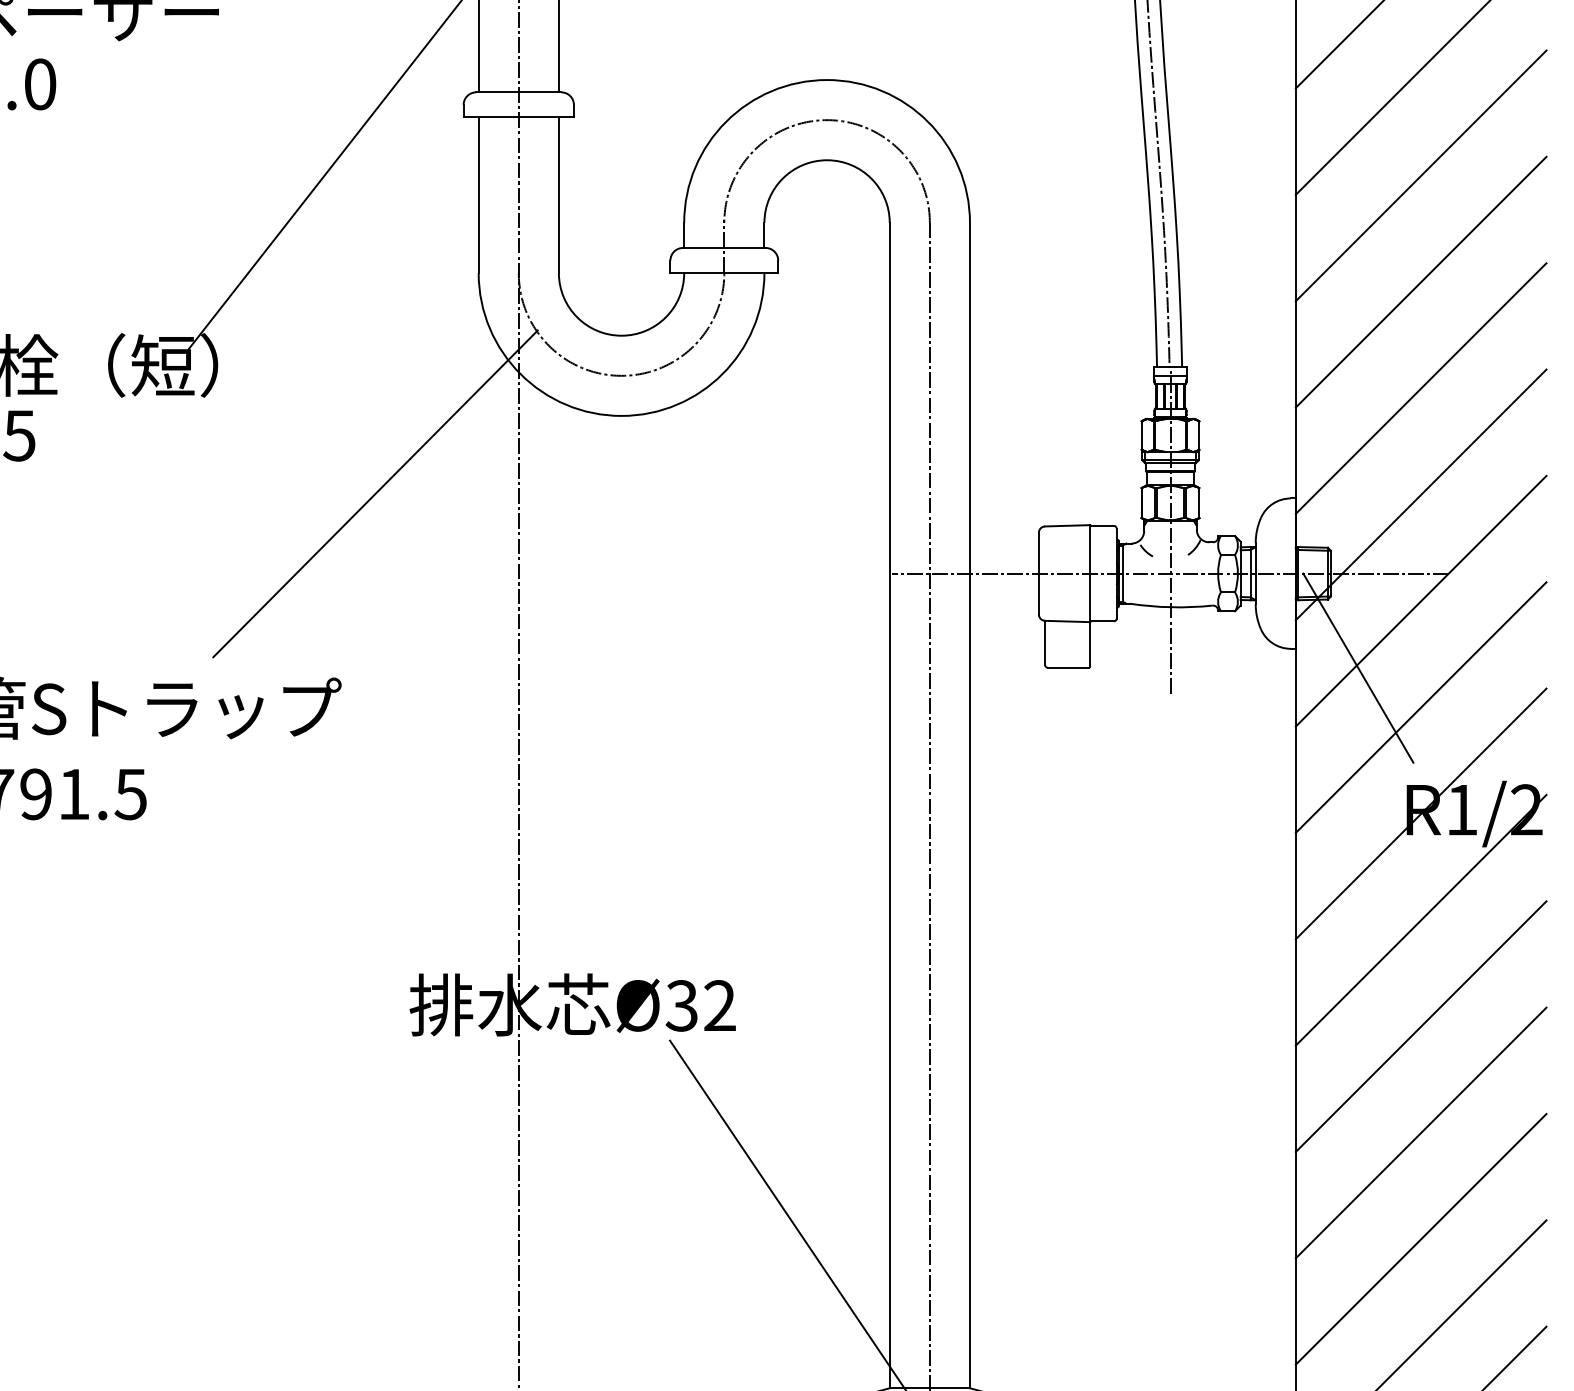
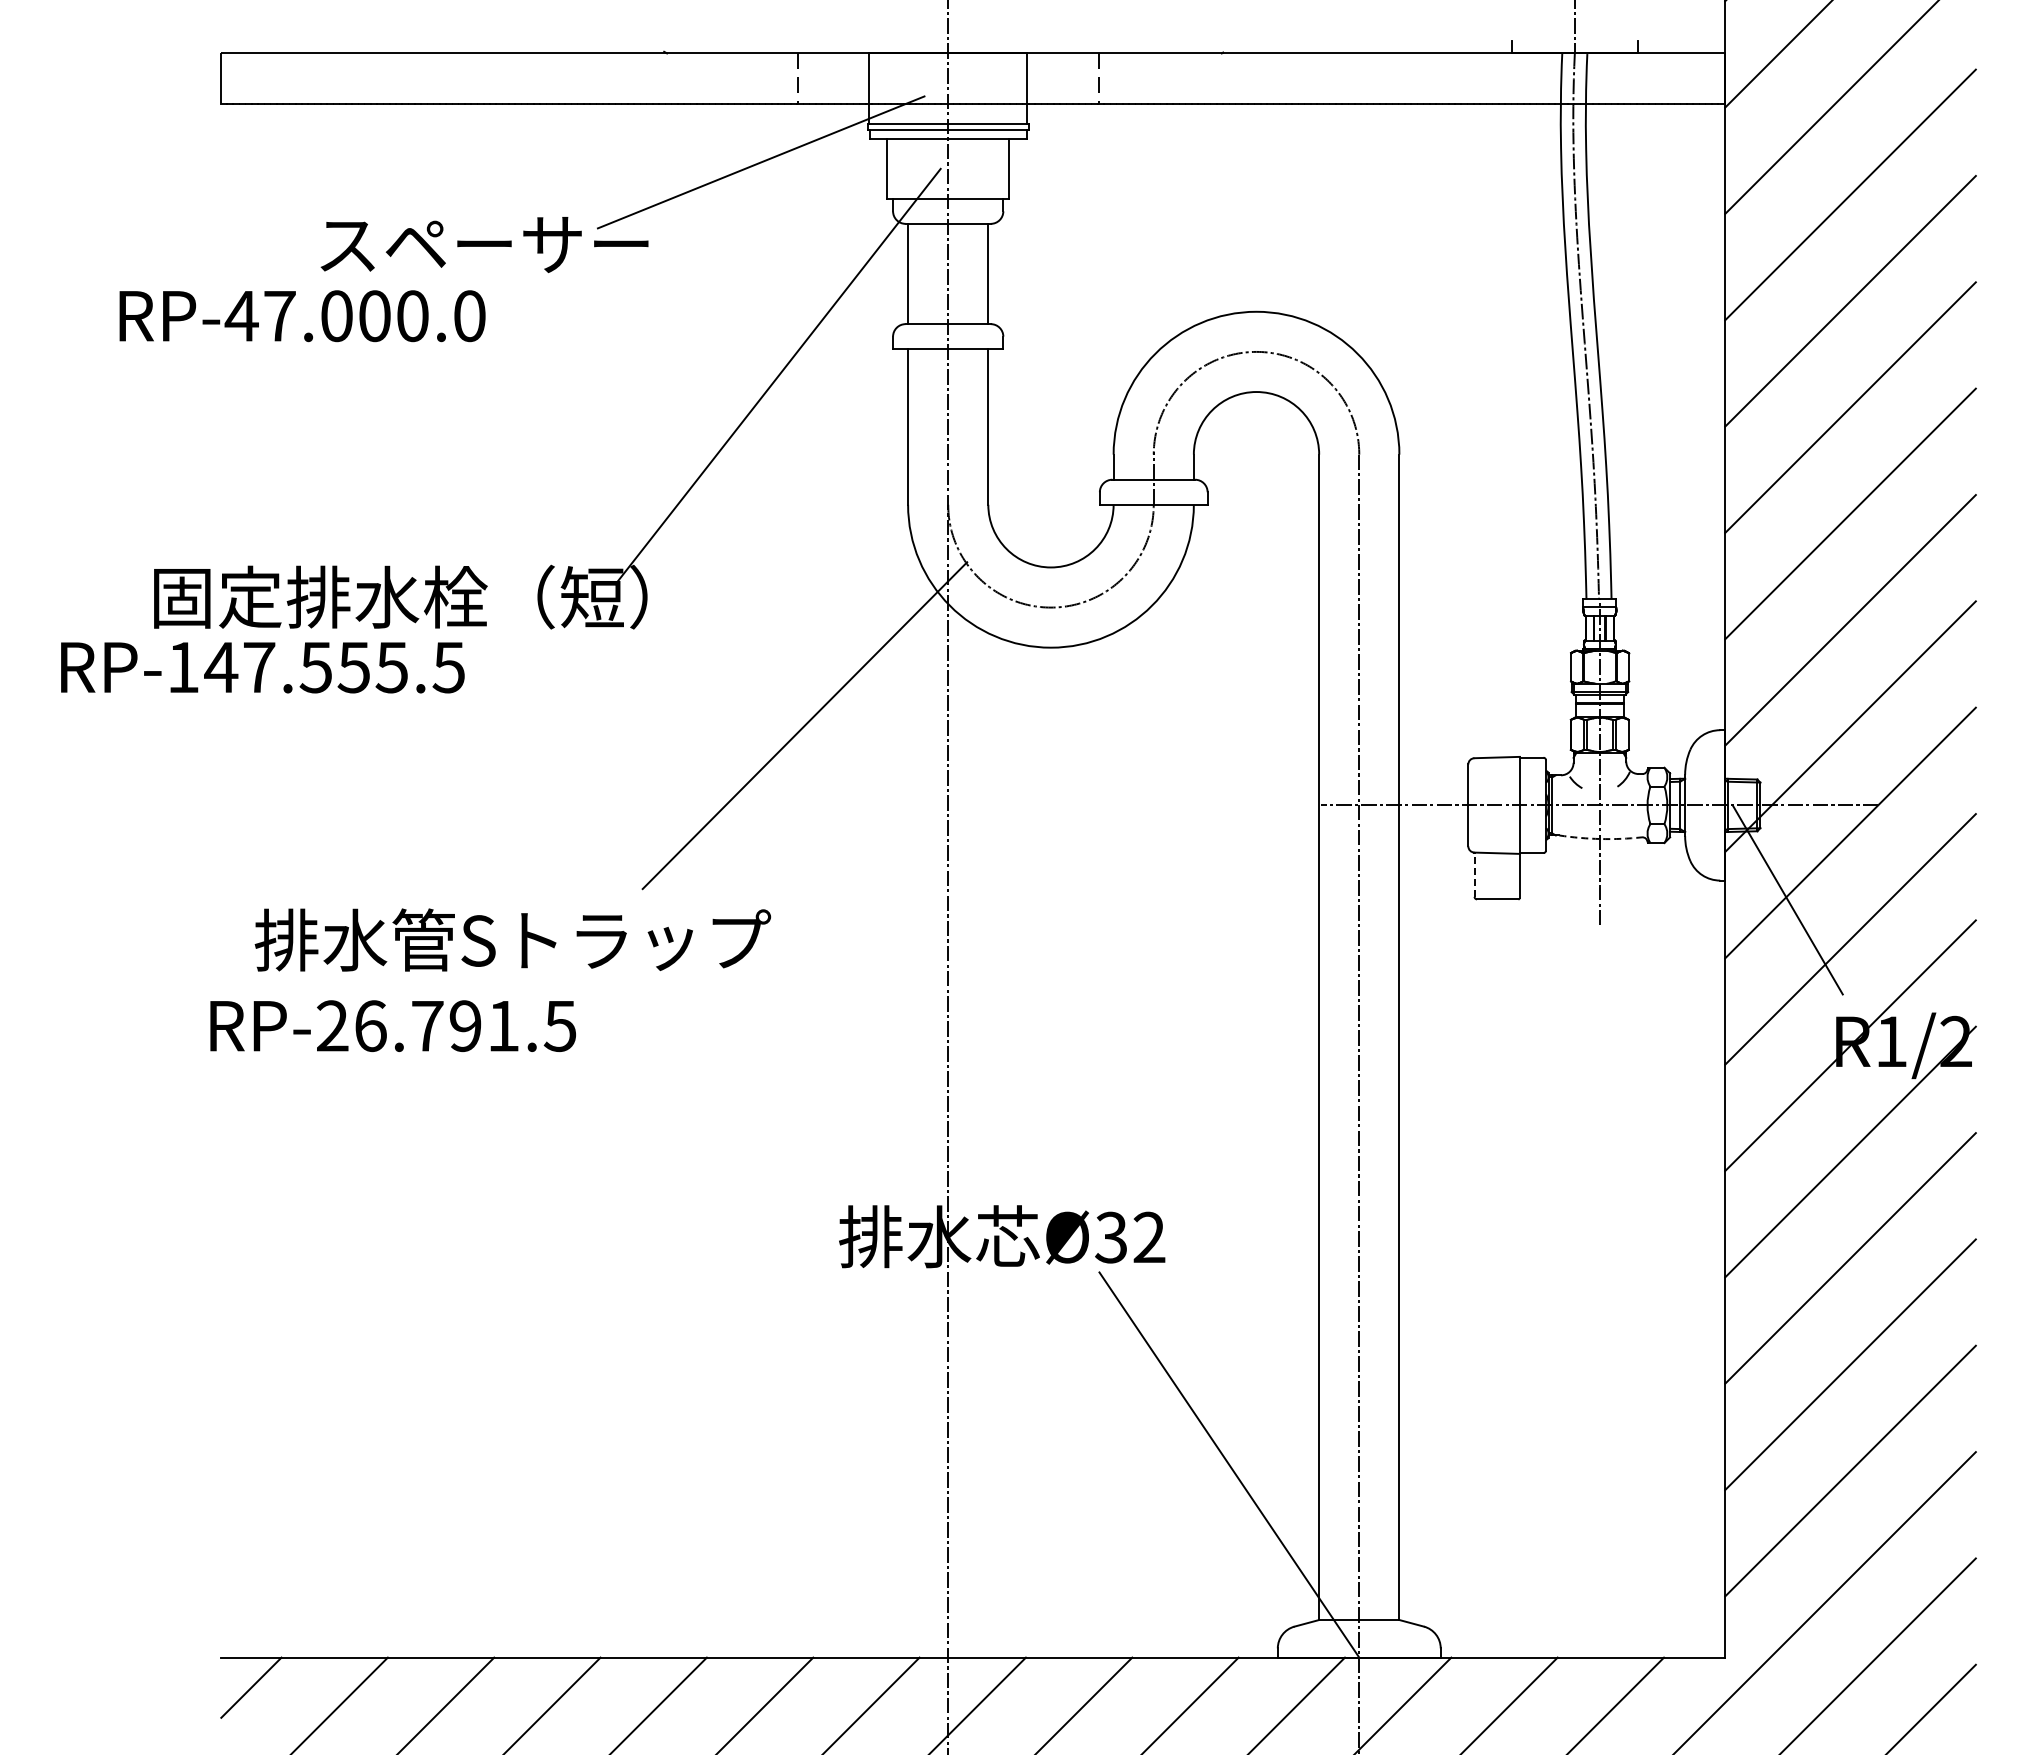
arc: (1171, 607) -> (1600, 839), solid -> dashed
line: (1045, 642) -> (1474, 874), solid -> dashed

